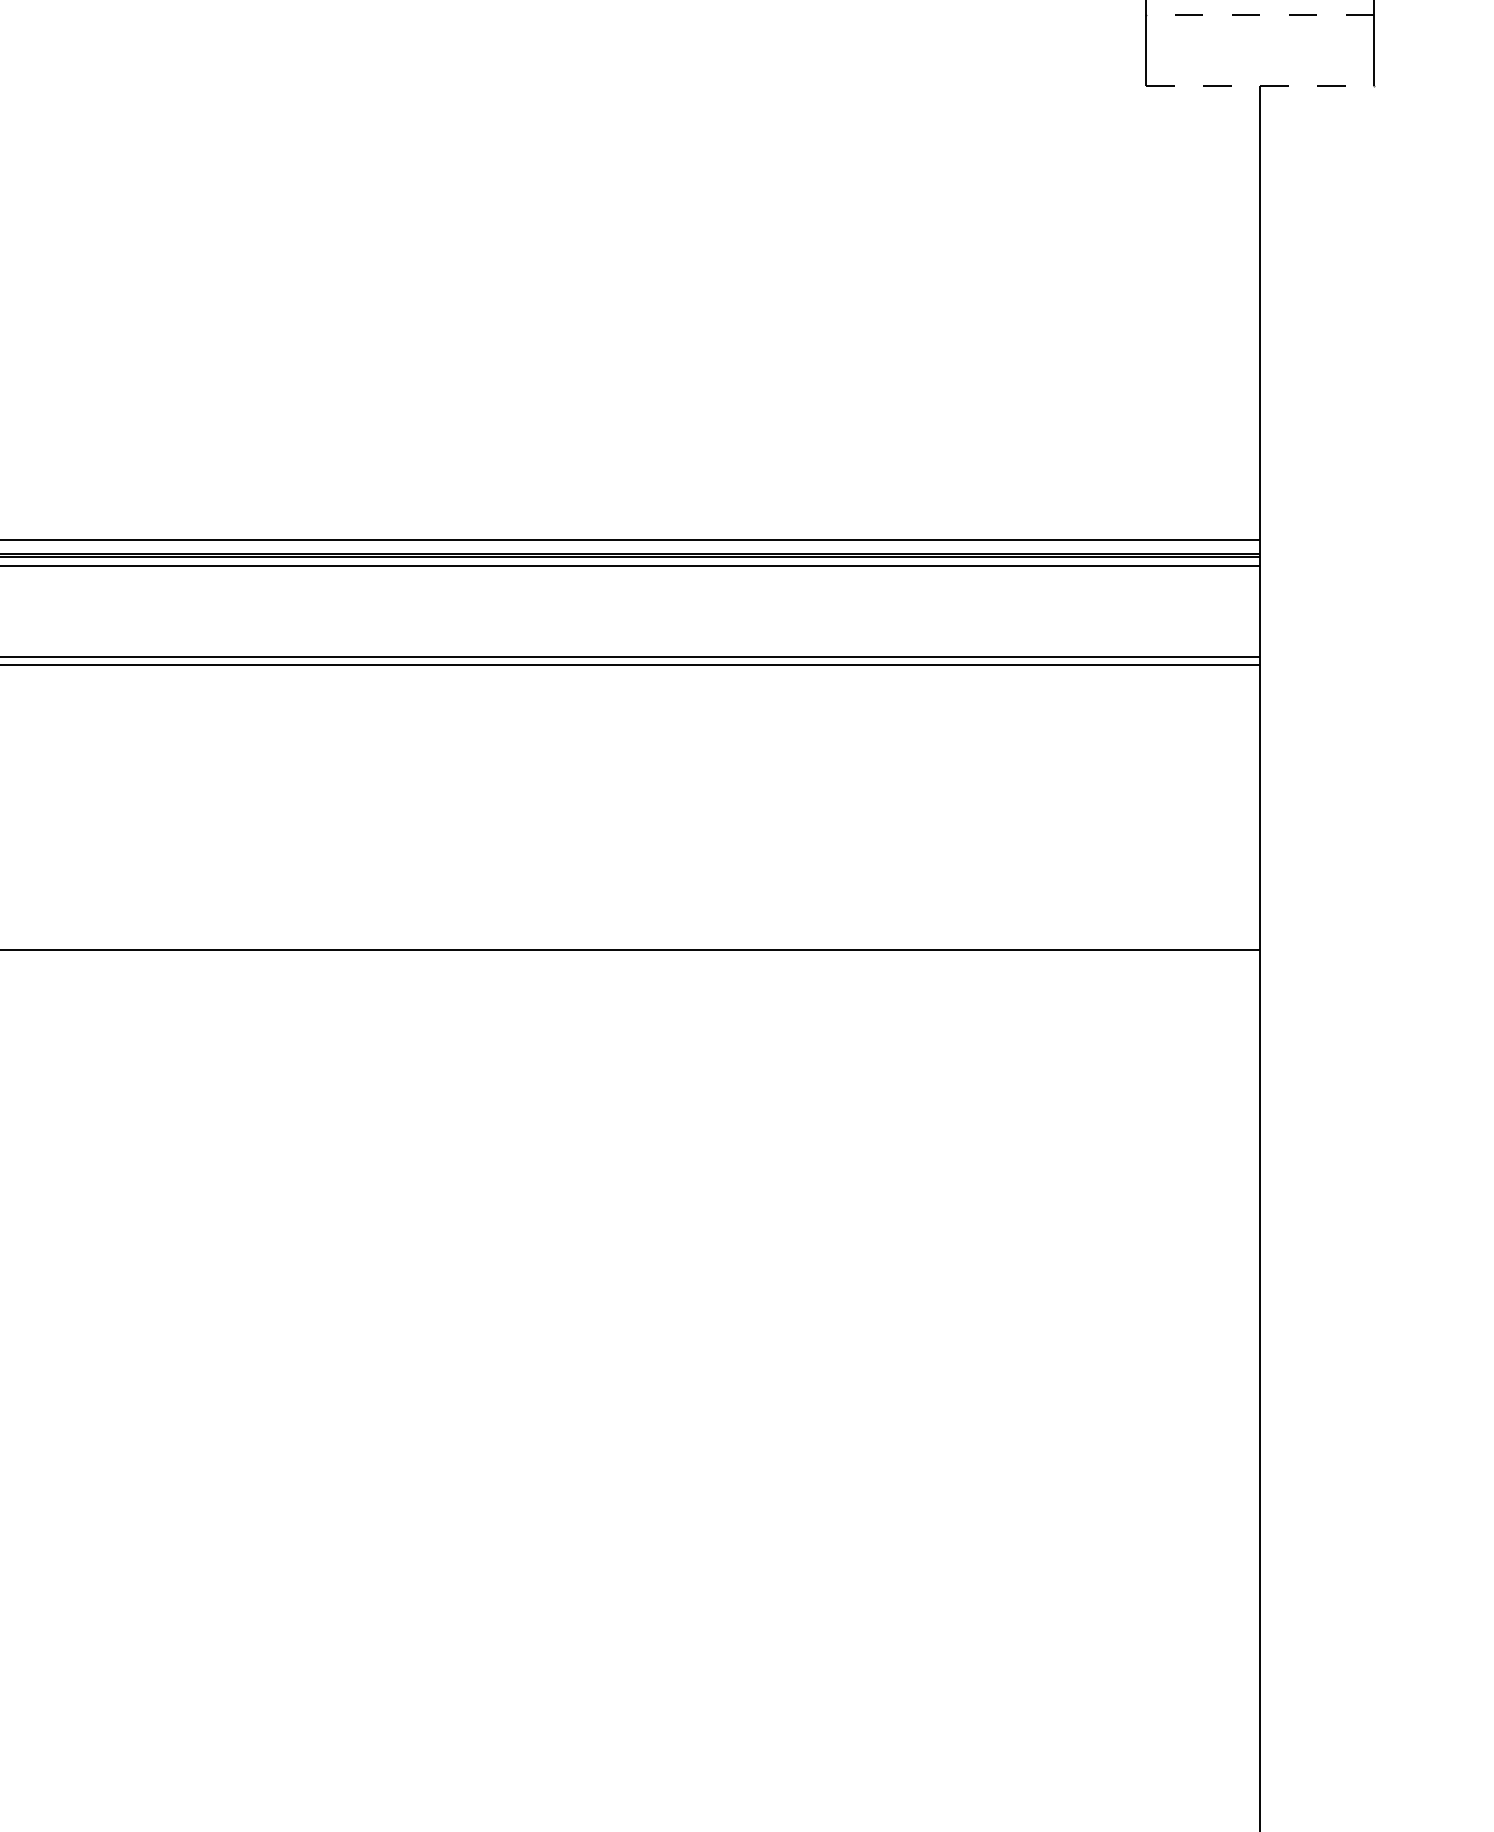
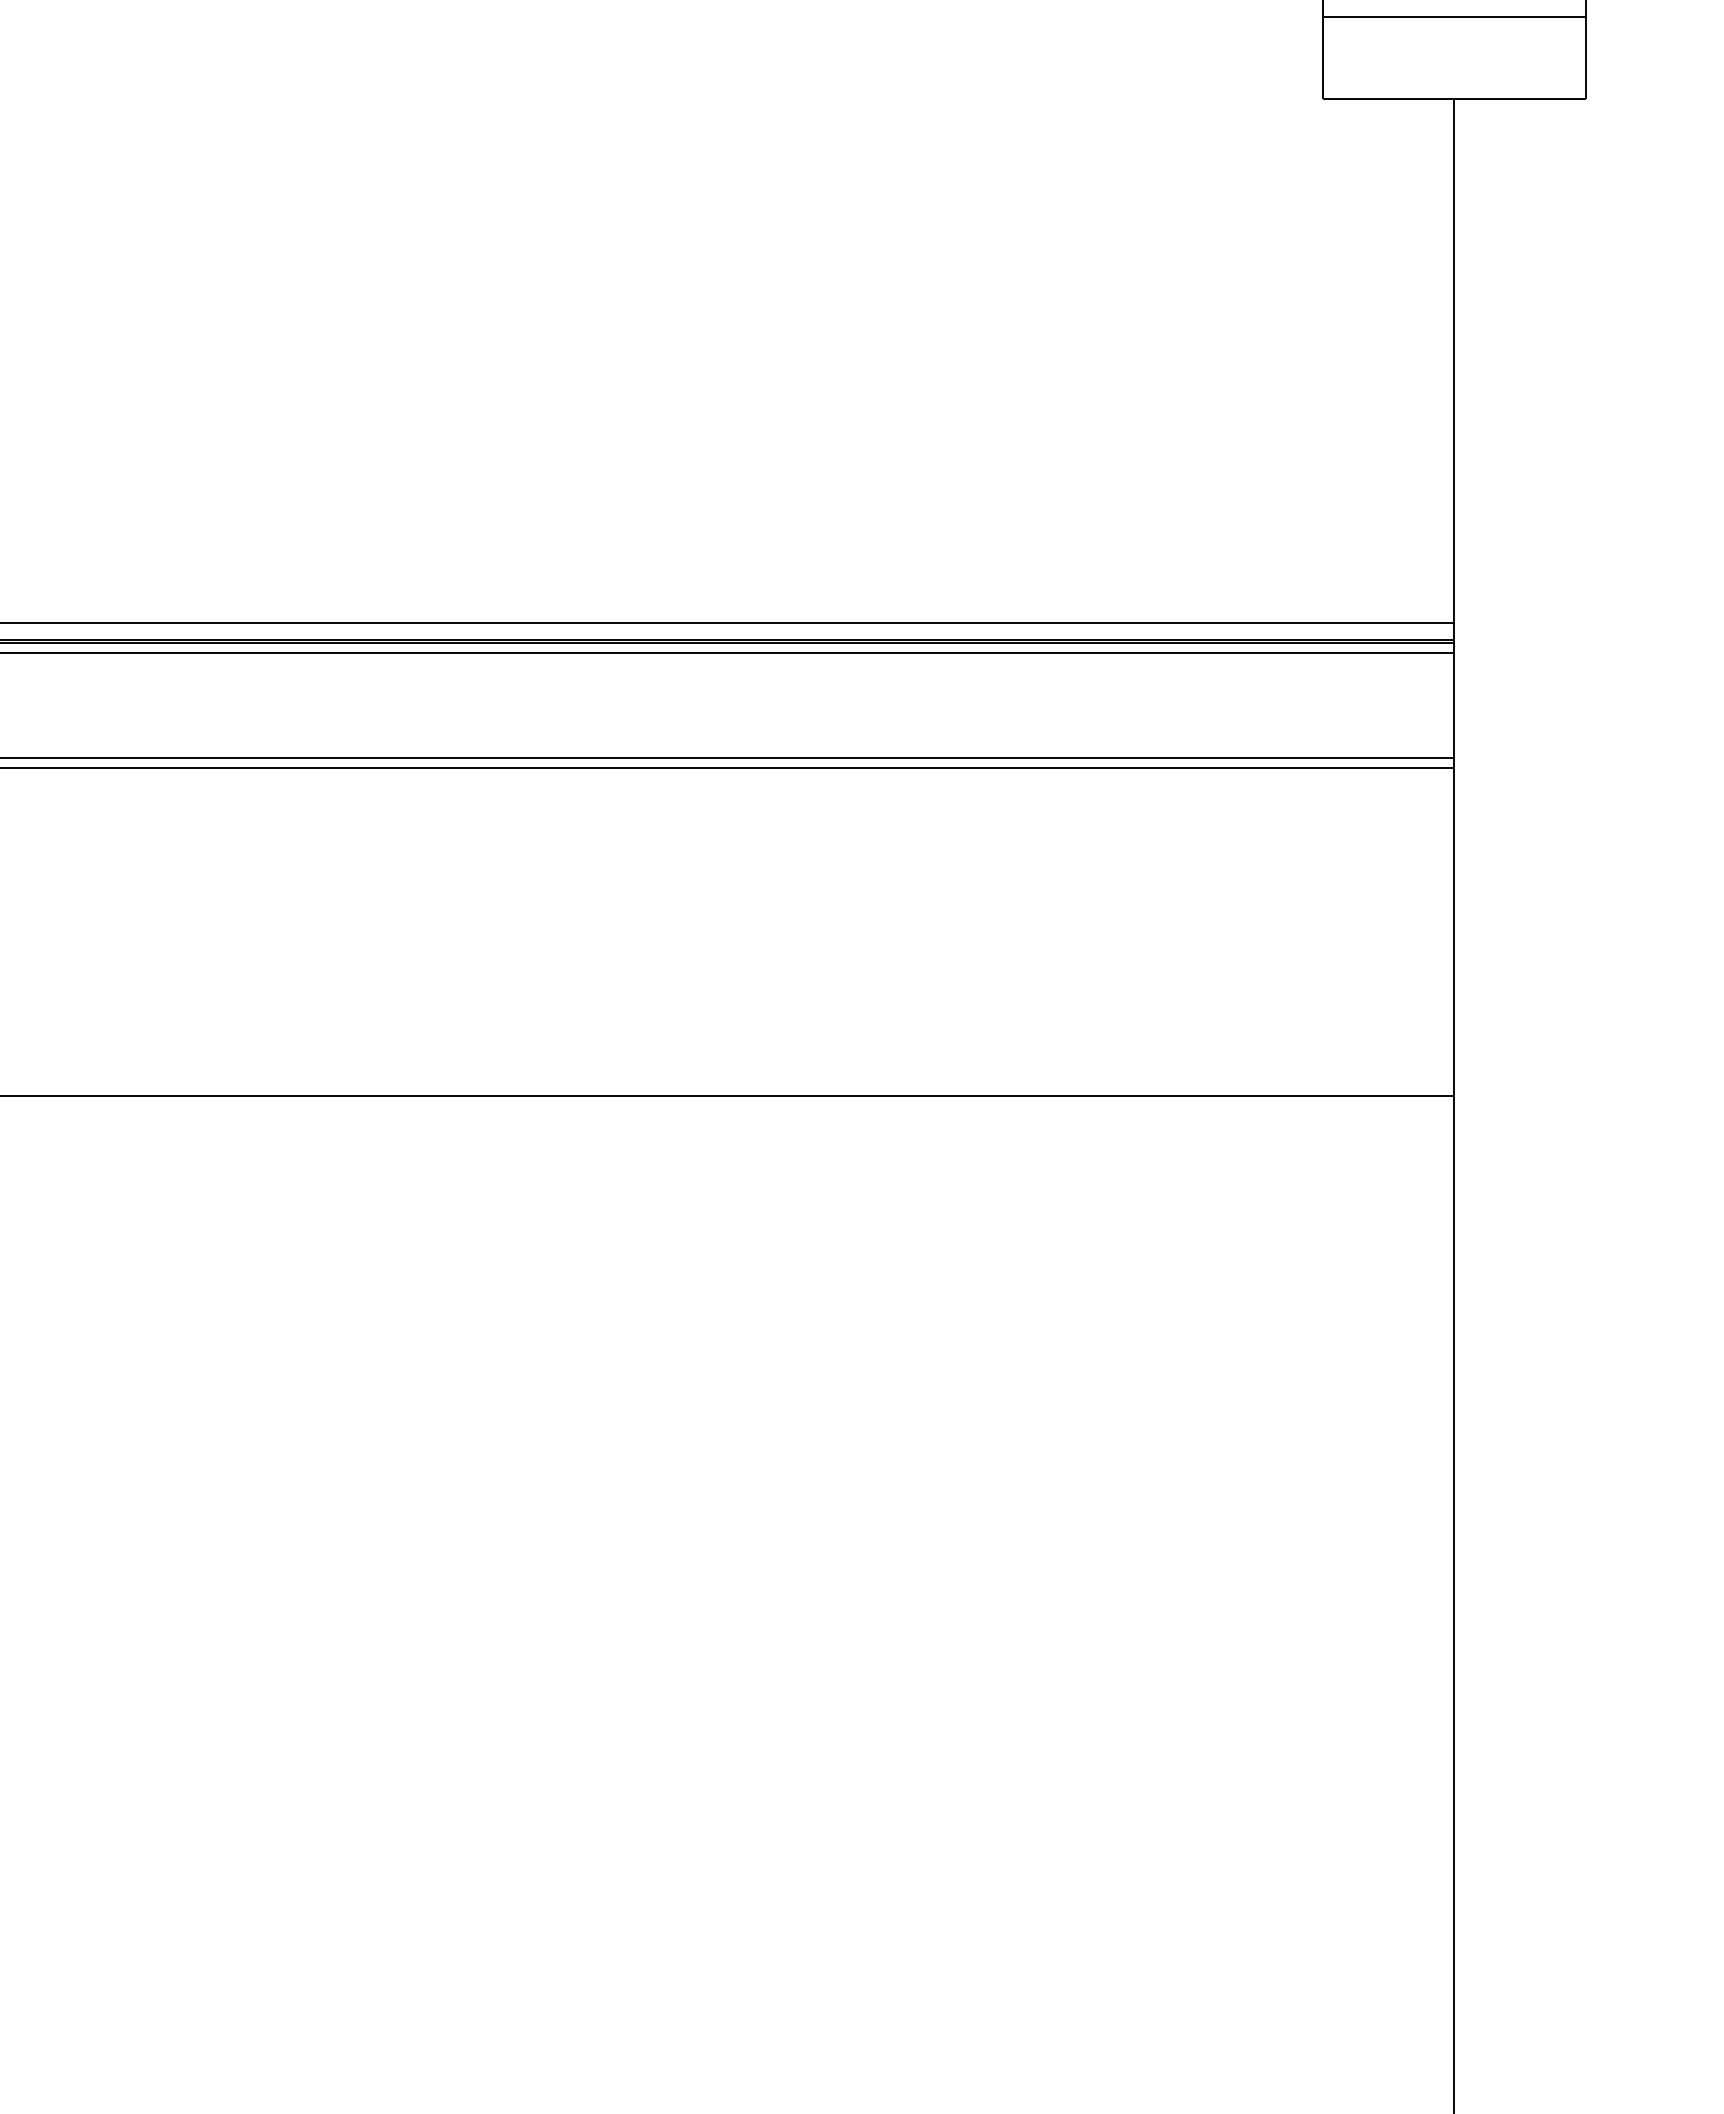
line: (1260, 14) -> (1454, 16), dashed -> solid
line: (1260, 85) -> (1454, 98), dashed -> solid

